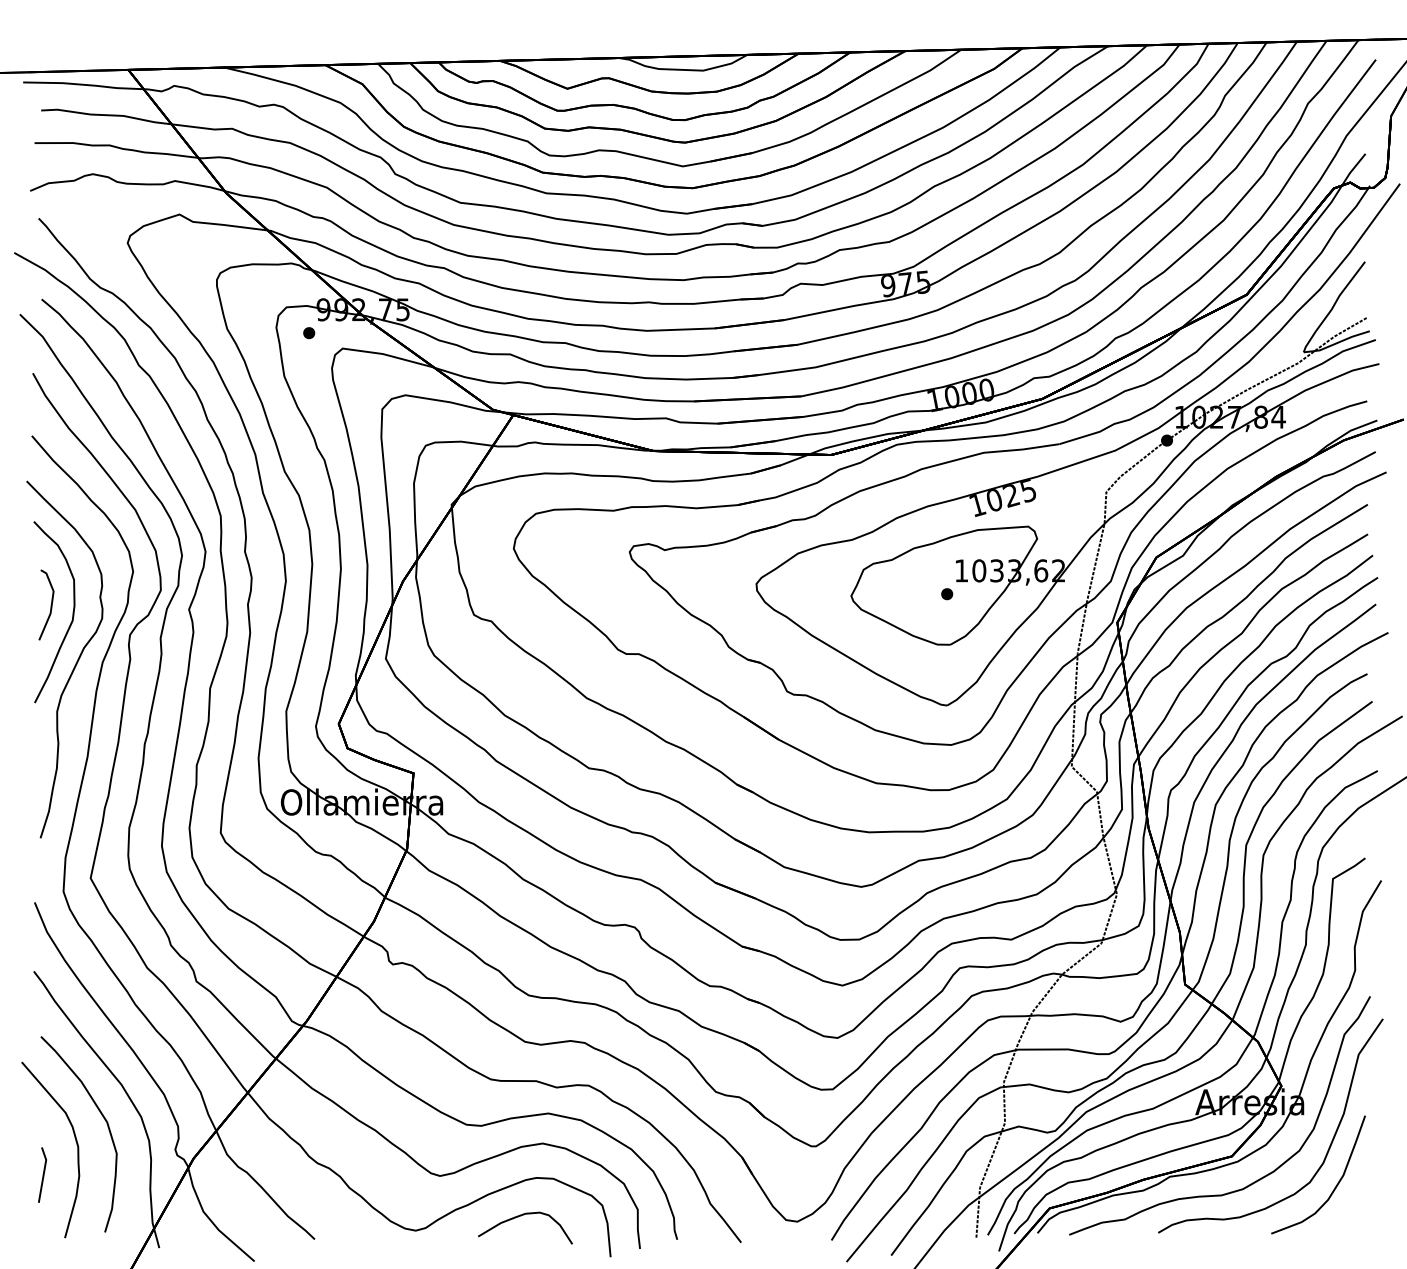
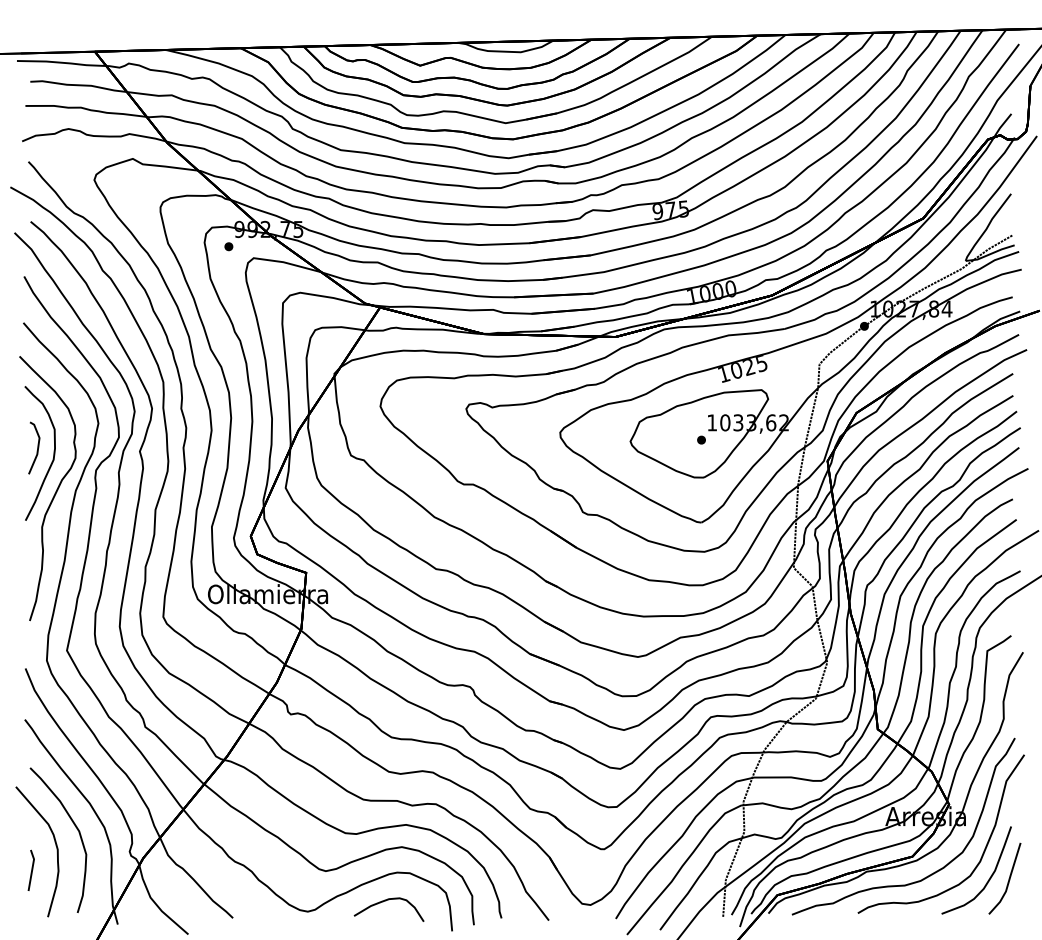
line: (1361, 1185) -> (1008, 878), added

